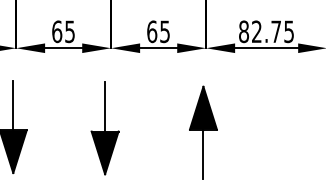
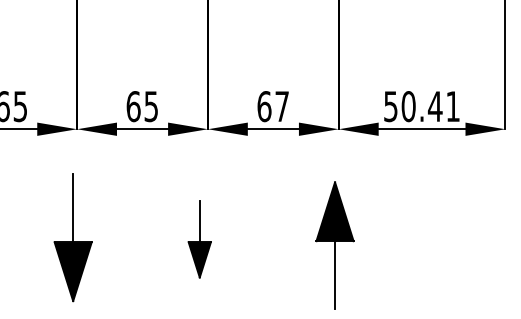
text: (164, 31) -> (281, 106), 65 -> 67
text: (266, 31) -> (421, 106), 82.75 -> 50.41
part: (105, 128) -> (199, 239), size x0.6

